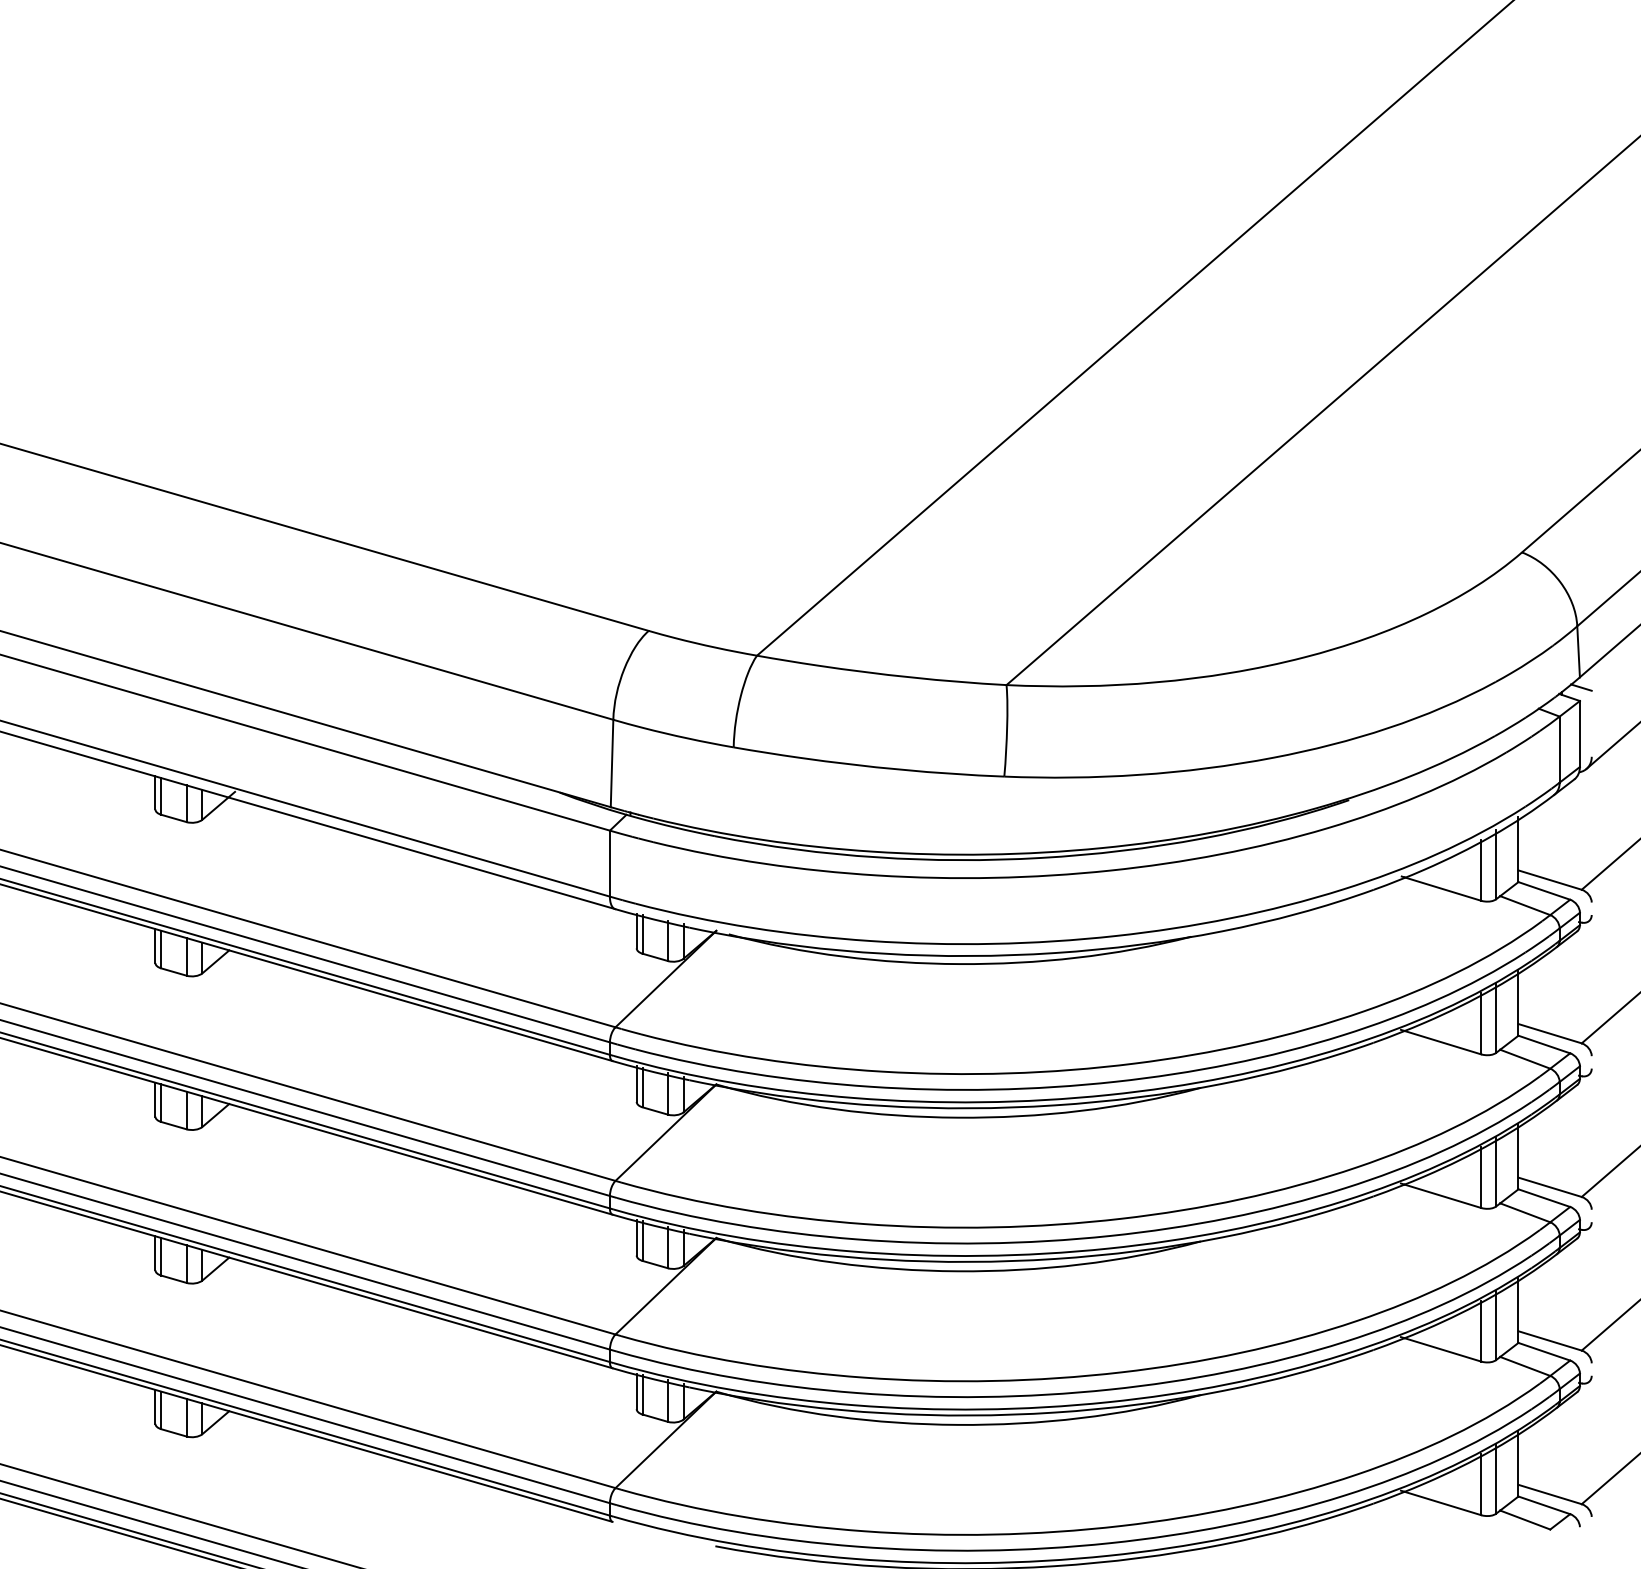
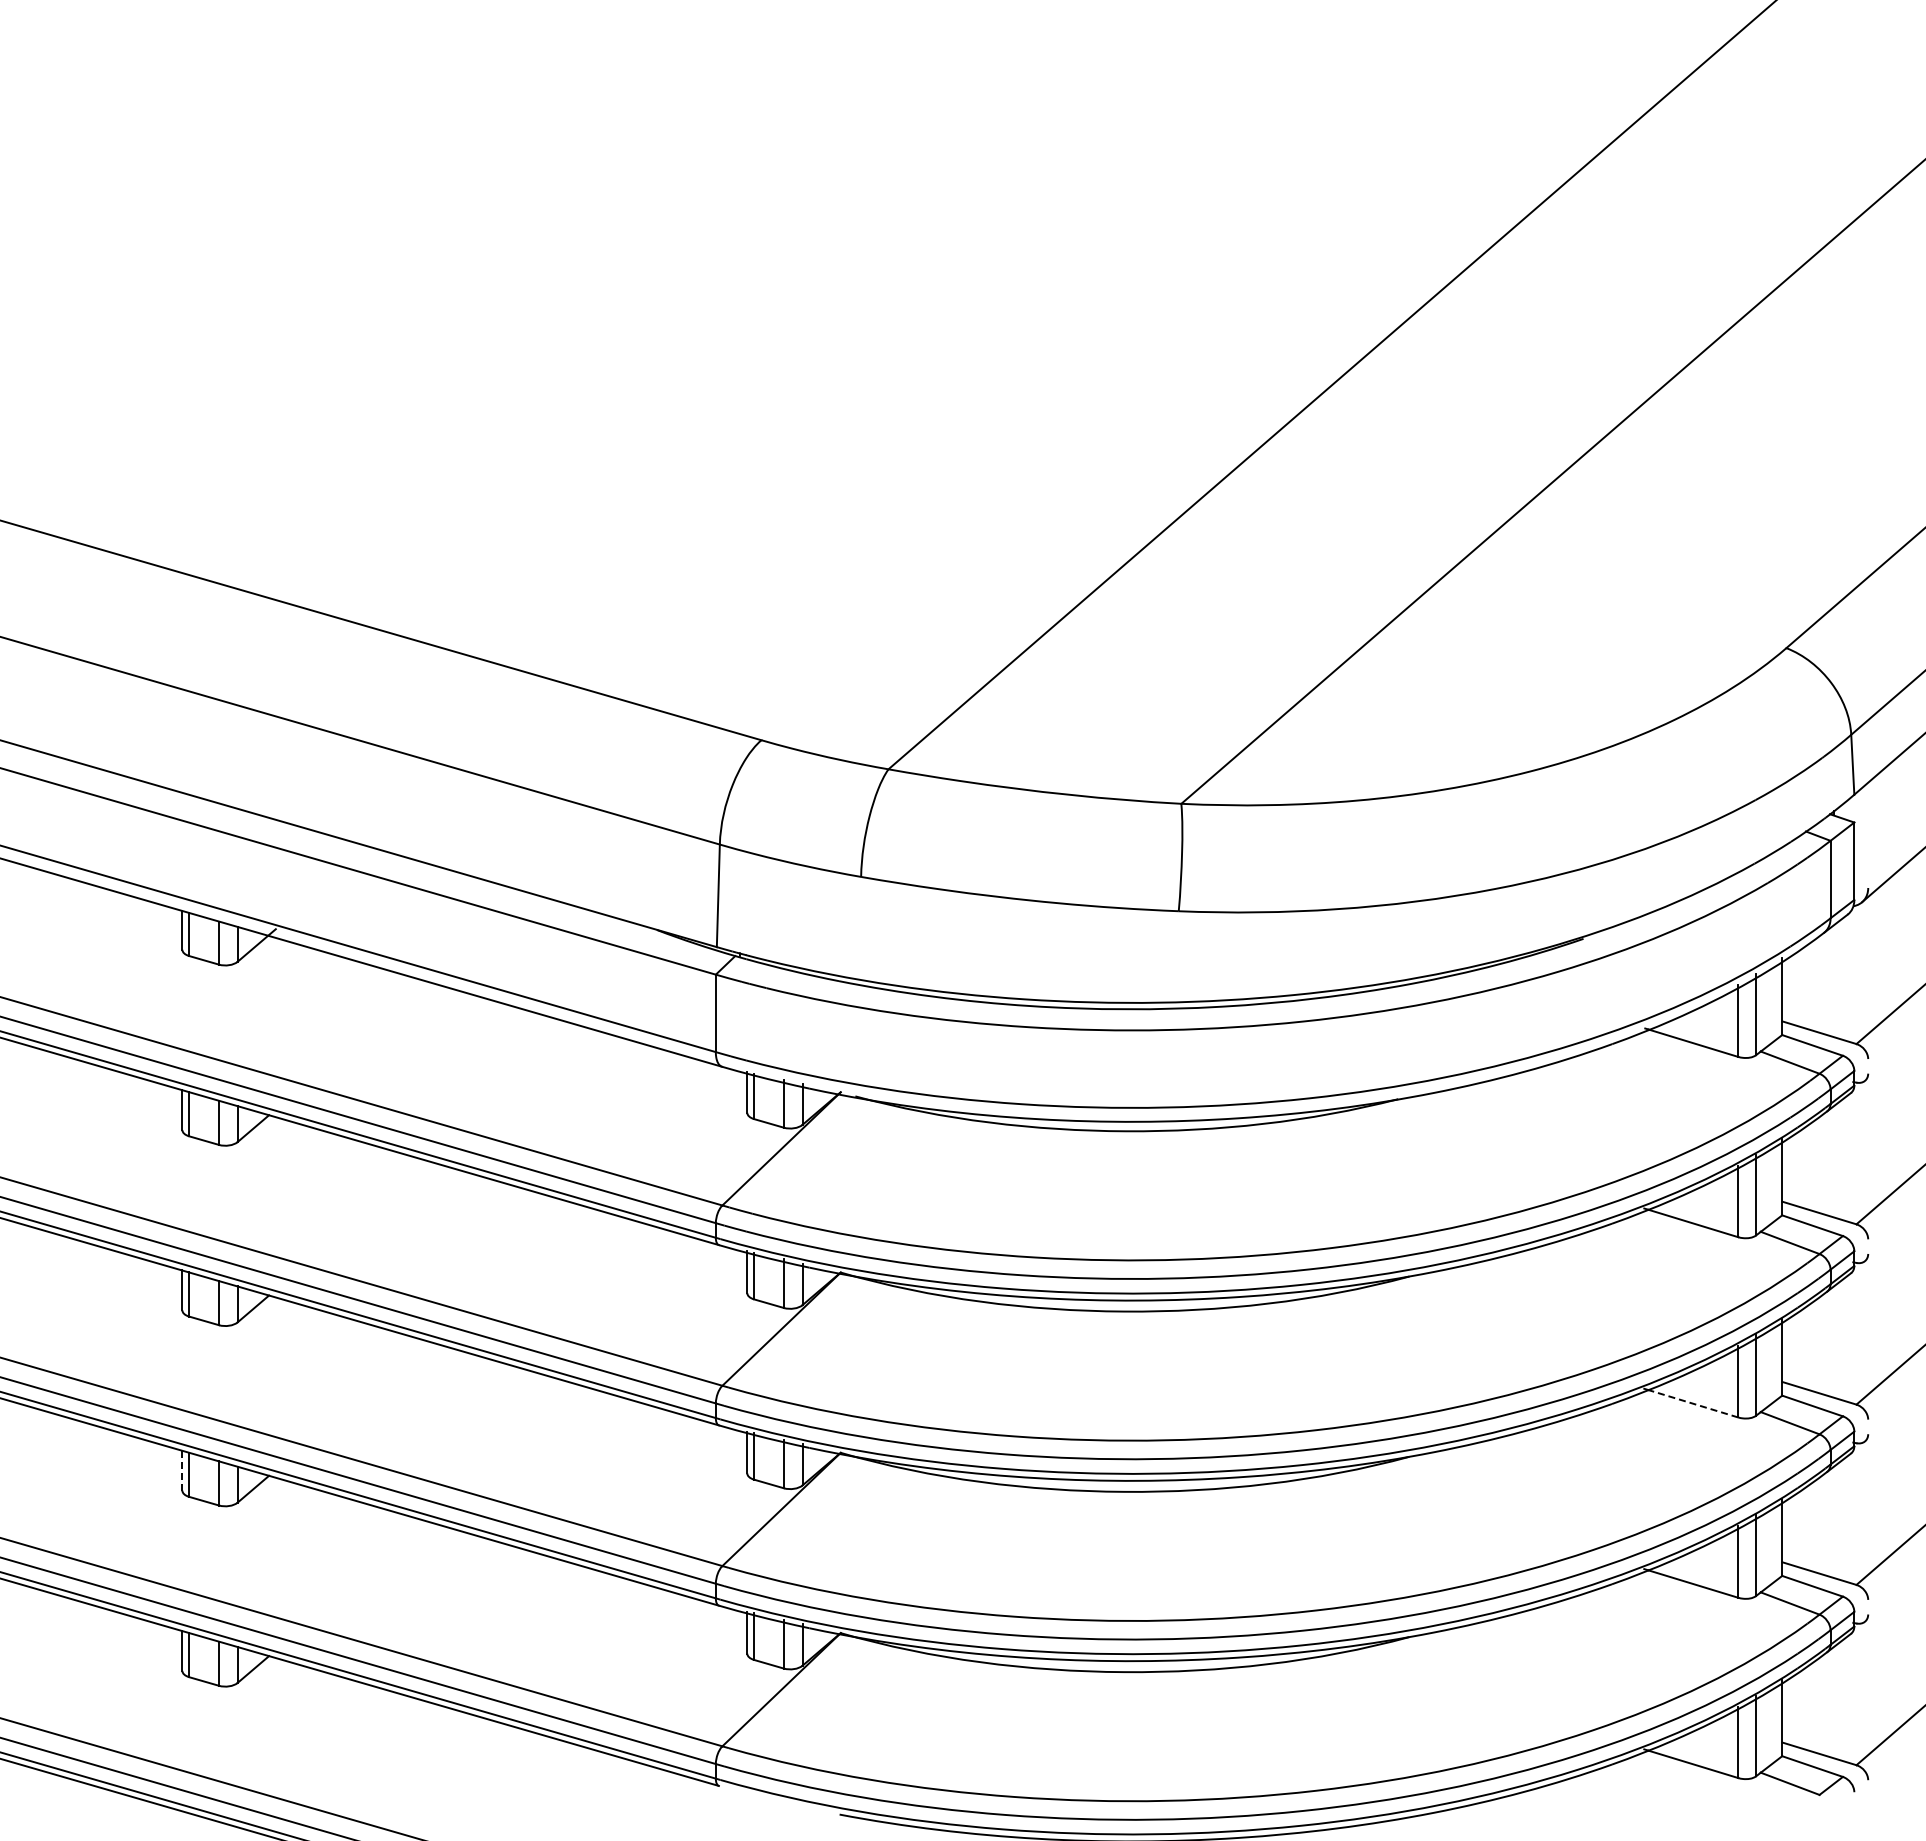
line: (1580, 687) -> (1855, 806), removed
line: (1442, 1196) -> (1693, 1403), solid -> dashed
line: (155, 1253) -> (182, 1470), solid -> dashed

